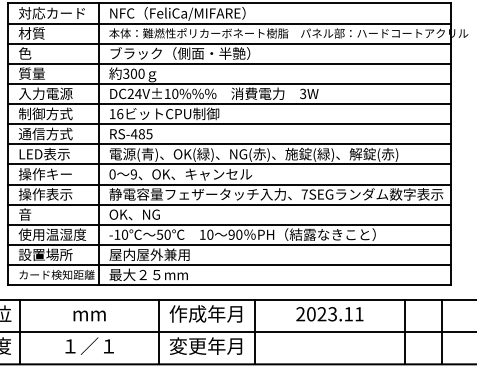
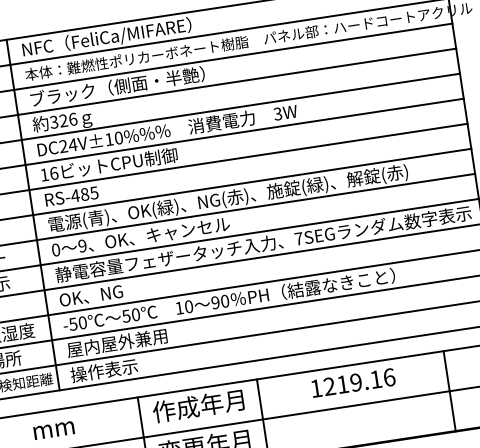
text: (137, 73) -> (68, 119), 300 -> 326
text: (117, 234) -> (73, 323), -10 -> -50
text: (148, 274) -> (119, 367), 最大２５mm -> 操作表示
text: (329, 314) -> (352, 383), 2023.11 -> 1219.16

